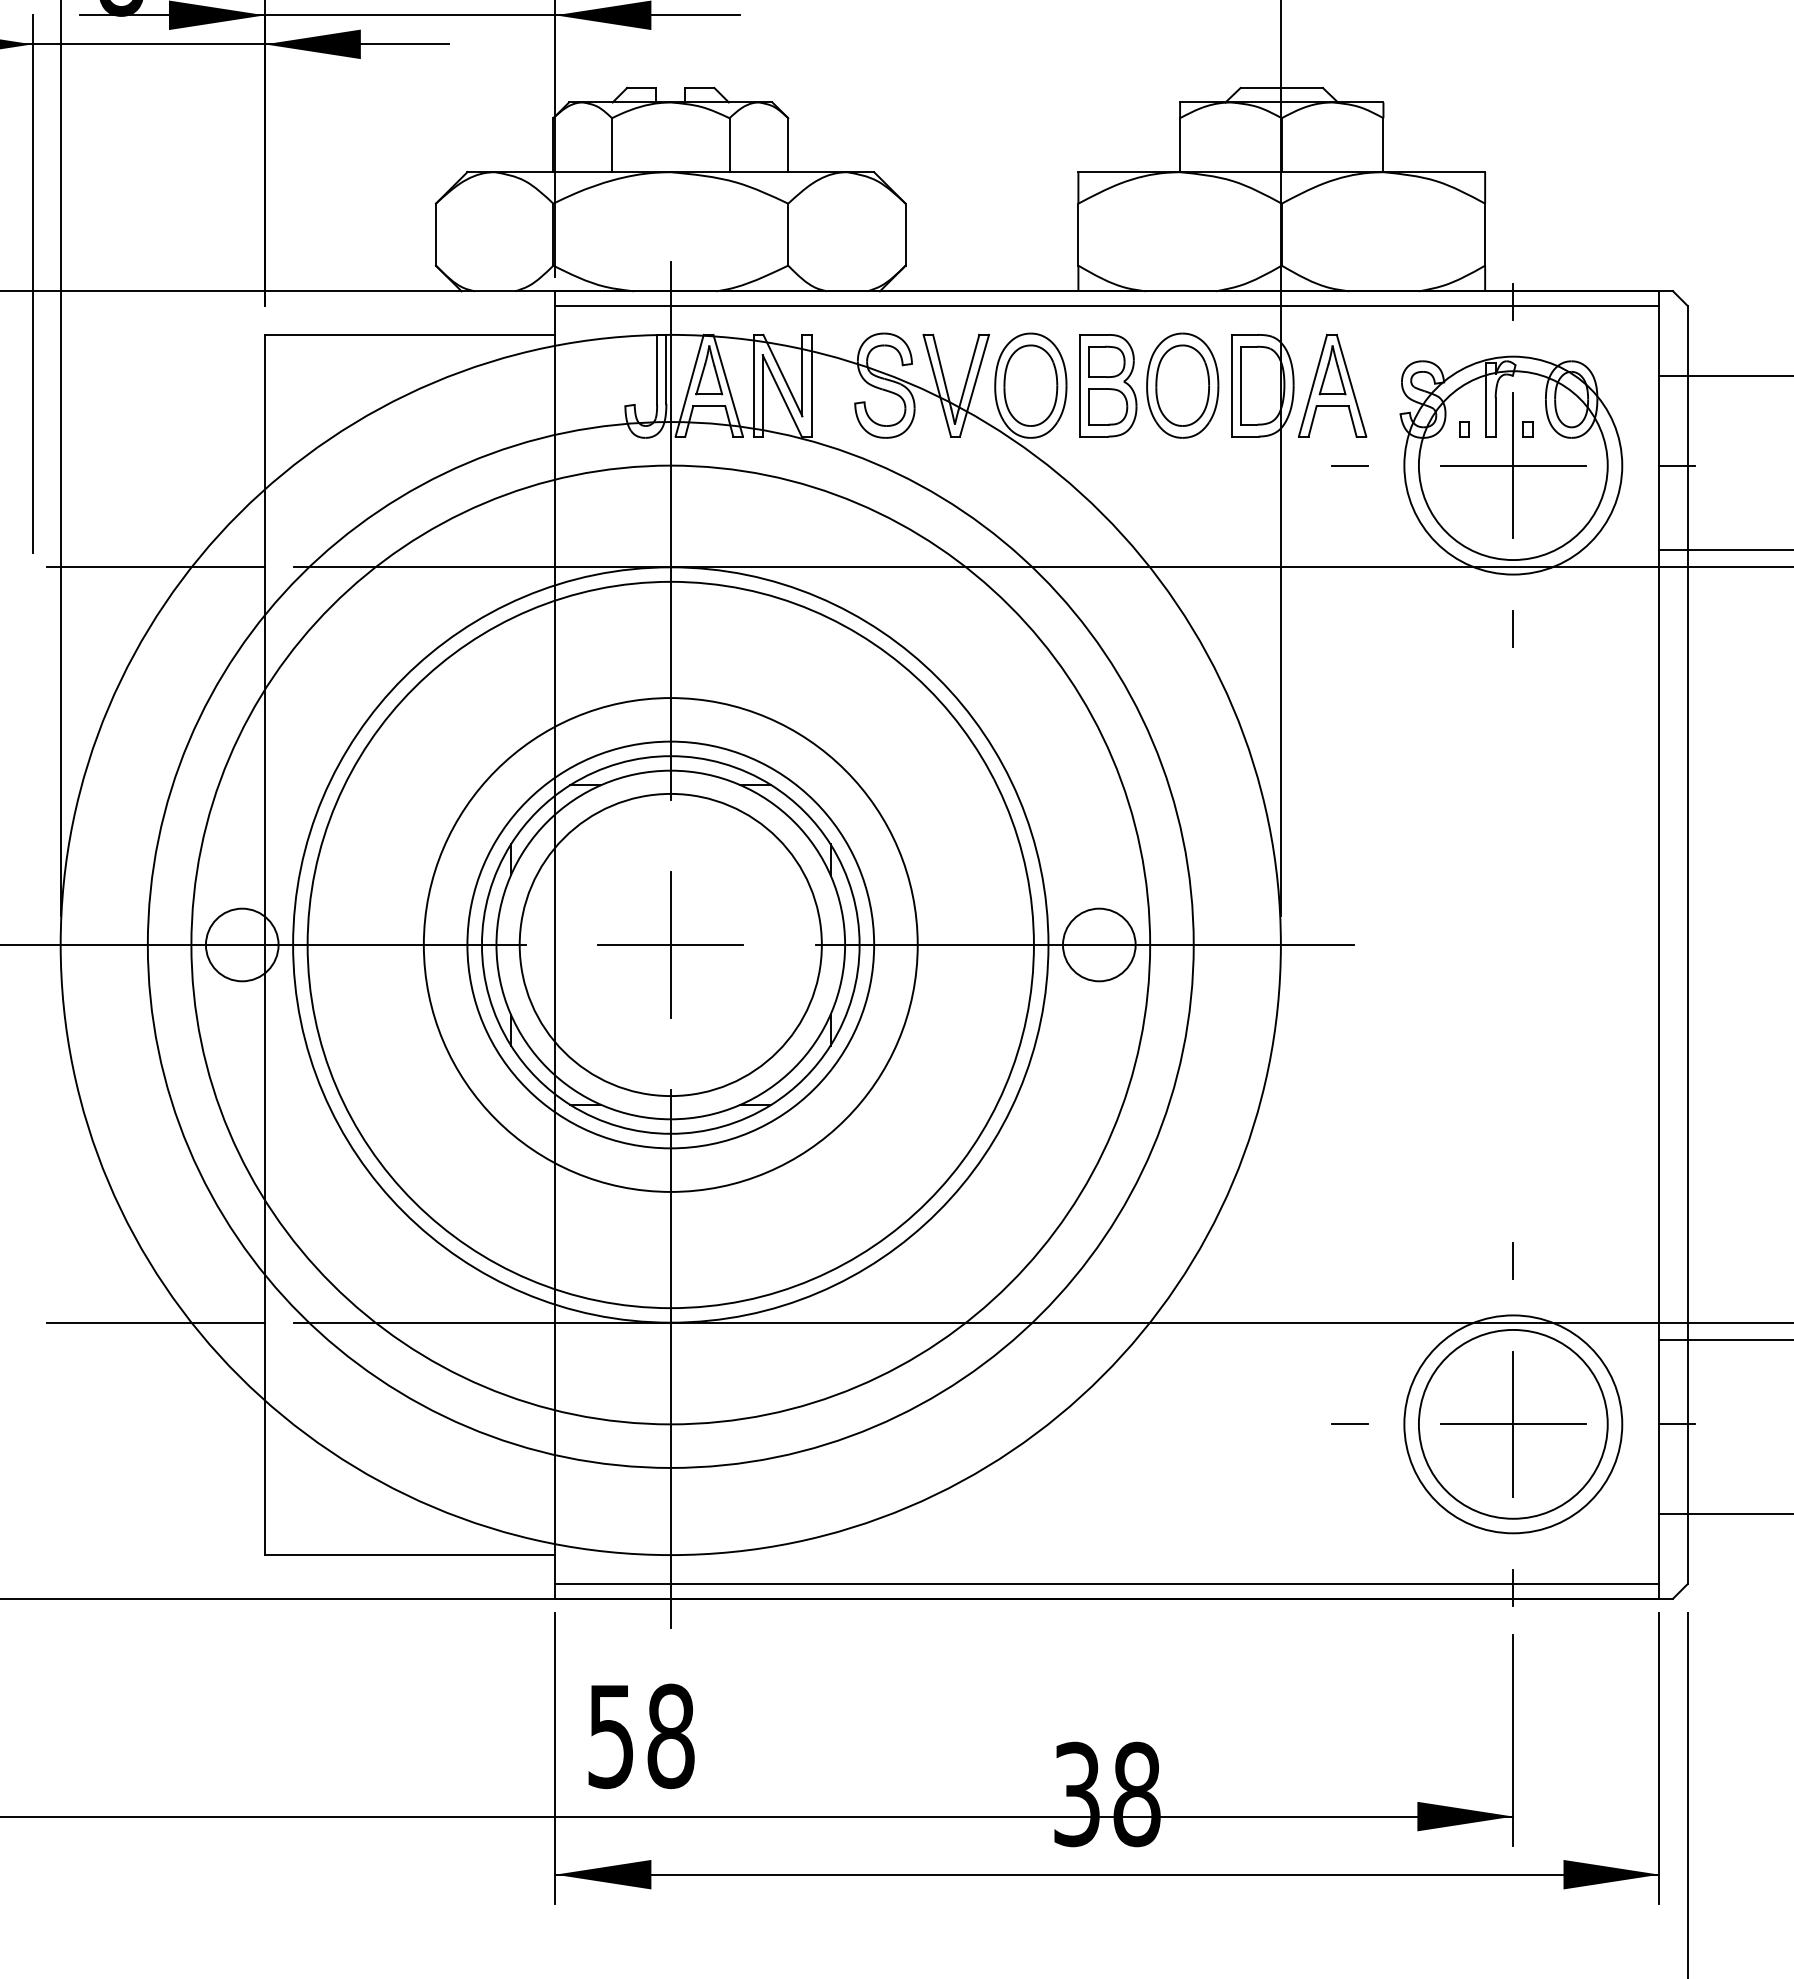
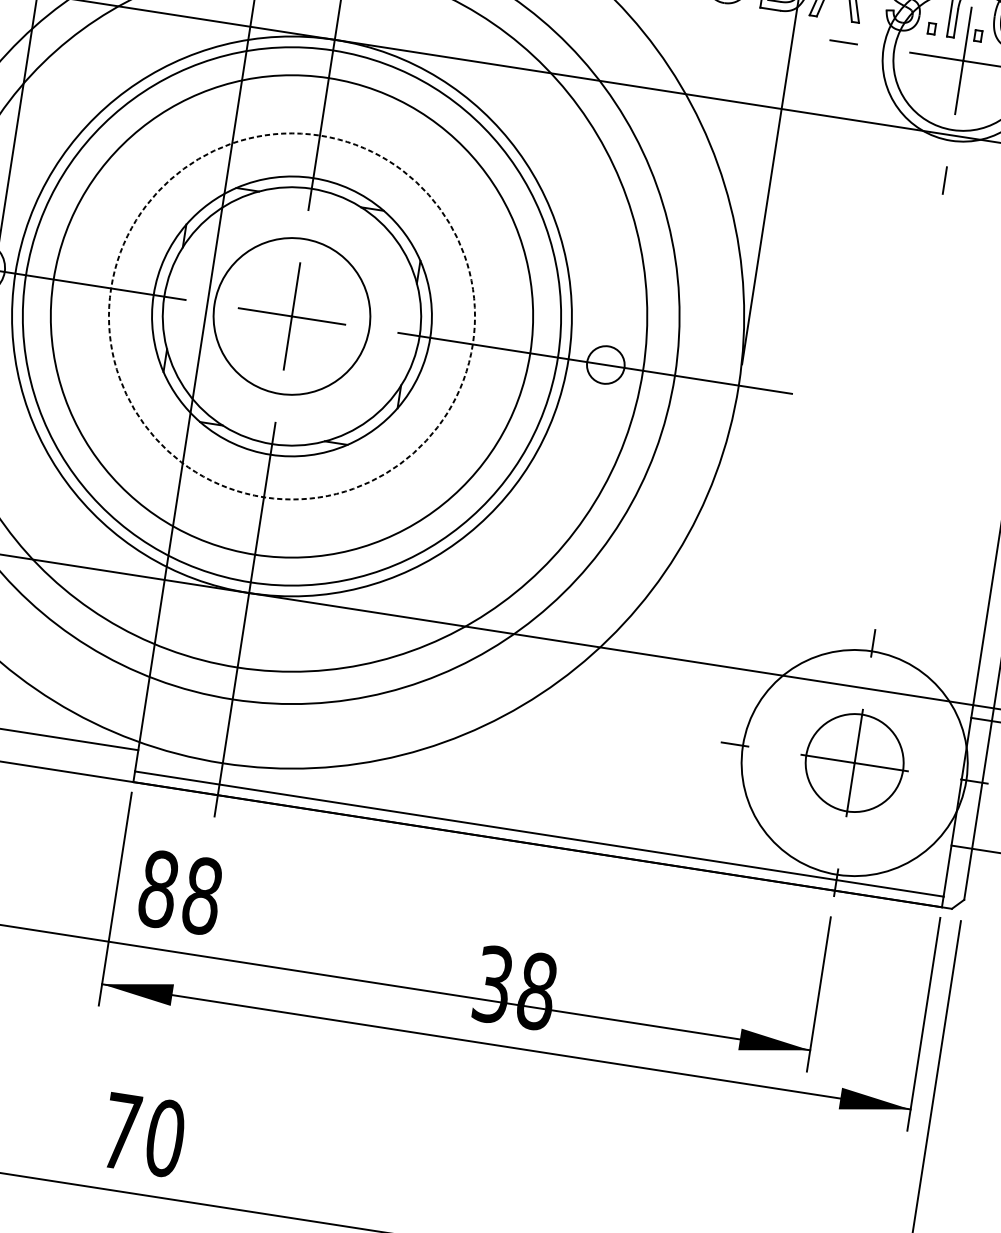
circle: (670, 944) -> (291, 316), size x0.7
circle: (670, 944) -> (291, 316), size x1.6
circle: (670, 944) -> (291, 316), solid -> dashed
circle: (1099, 944) -> (606, 364), size x0.7
circle: (1512, 1423) -> (854, 762), size x0.7
circle: (1513, 1424) -> (854, 763), size x1.4
text: (610, 1736) -> (158, 889), 58 -> 88

